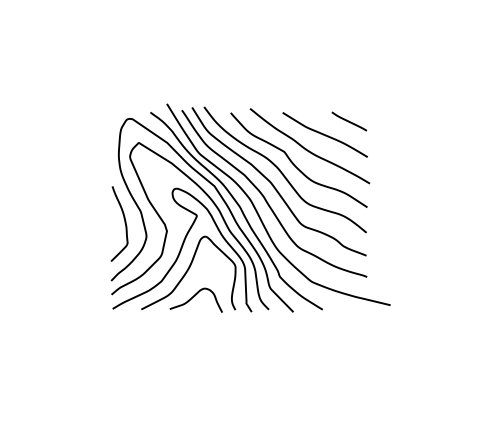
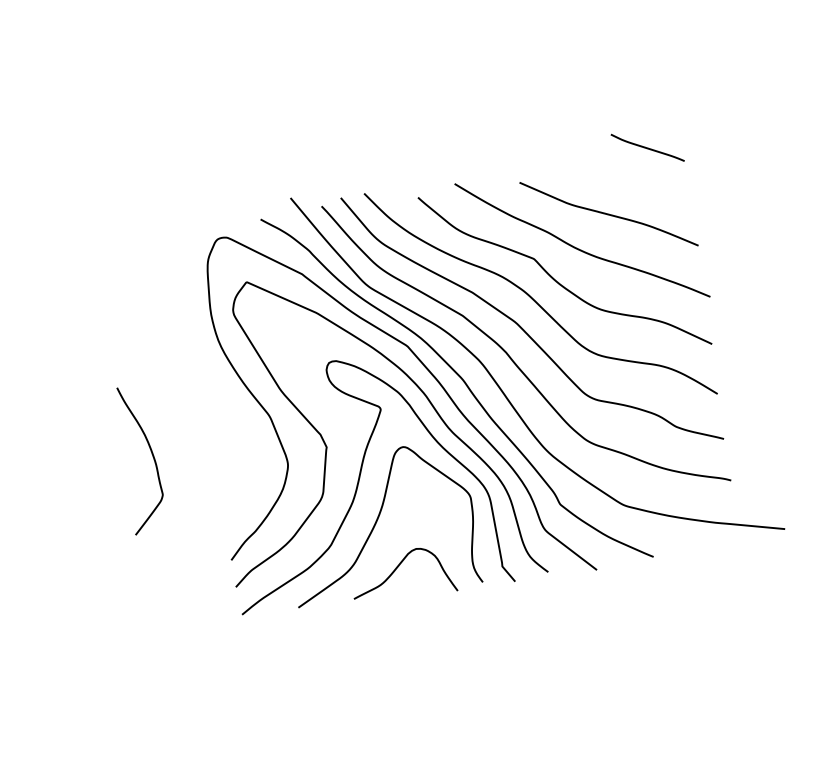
line: (349, 121) -> (647, 147), moved
curve: (124, 223) -> (151, 457), moved

